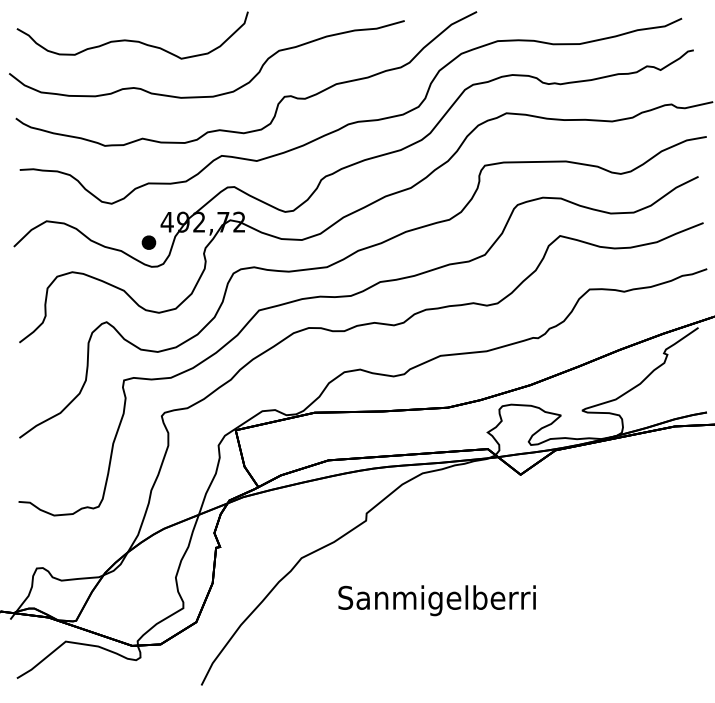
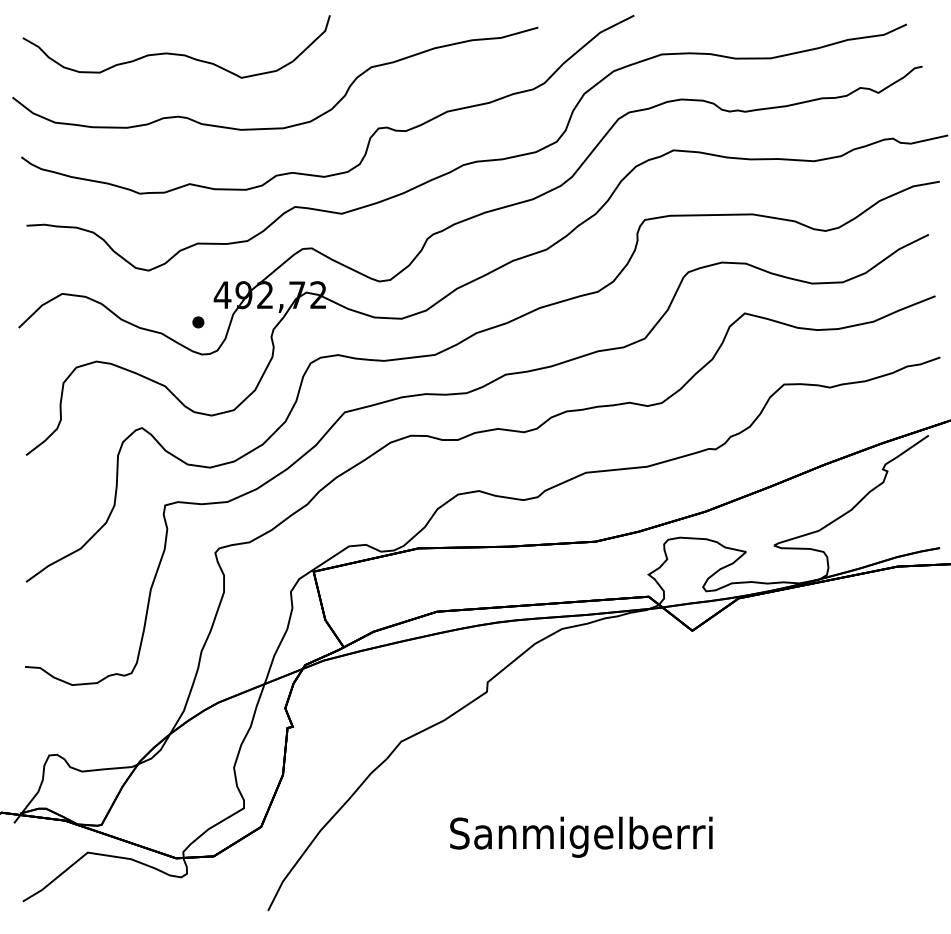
part: (149, 242) -> (198, 322), size x0.62
text: (437, 600) -> (581, 836), moved

